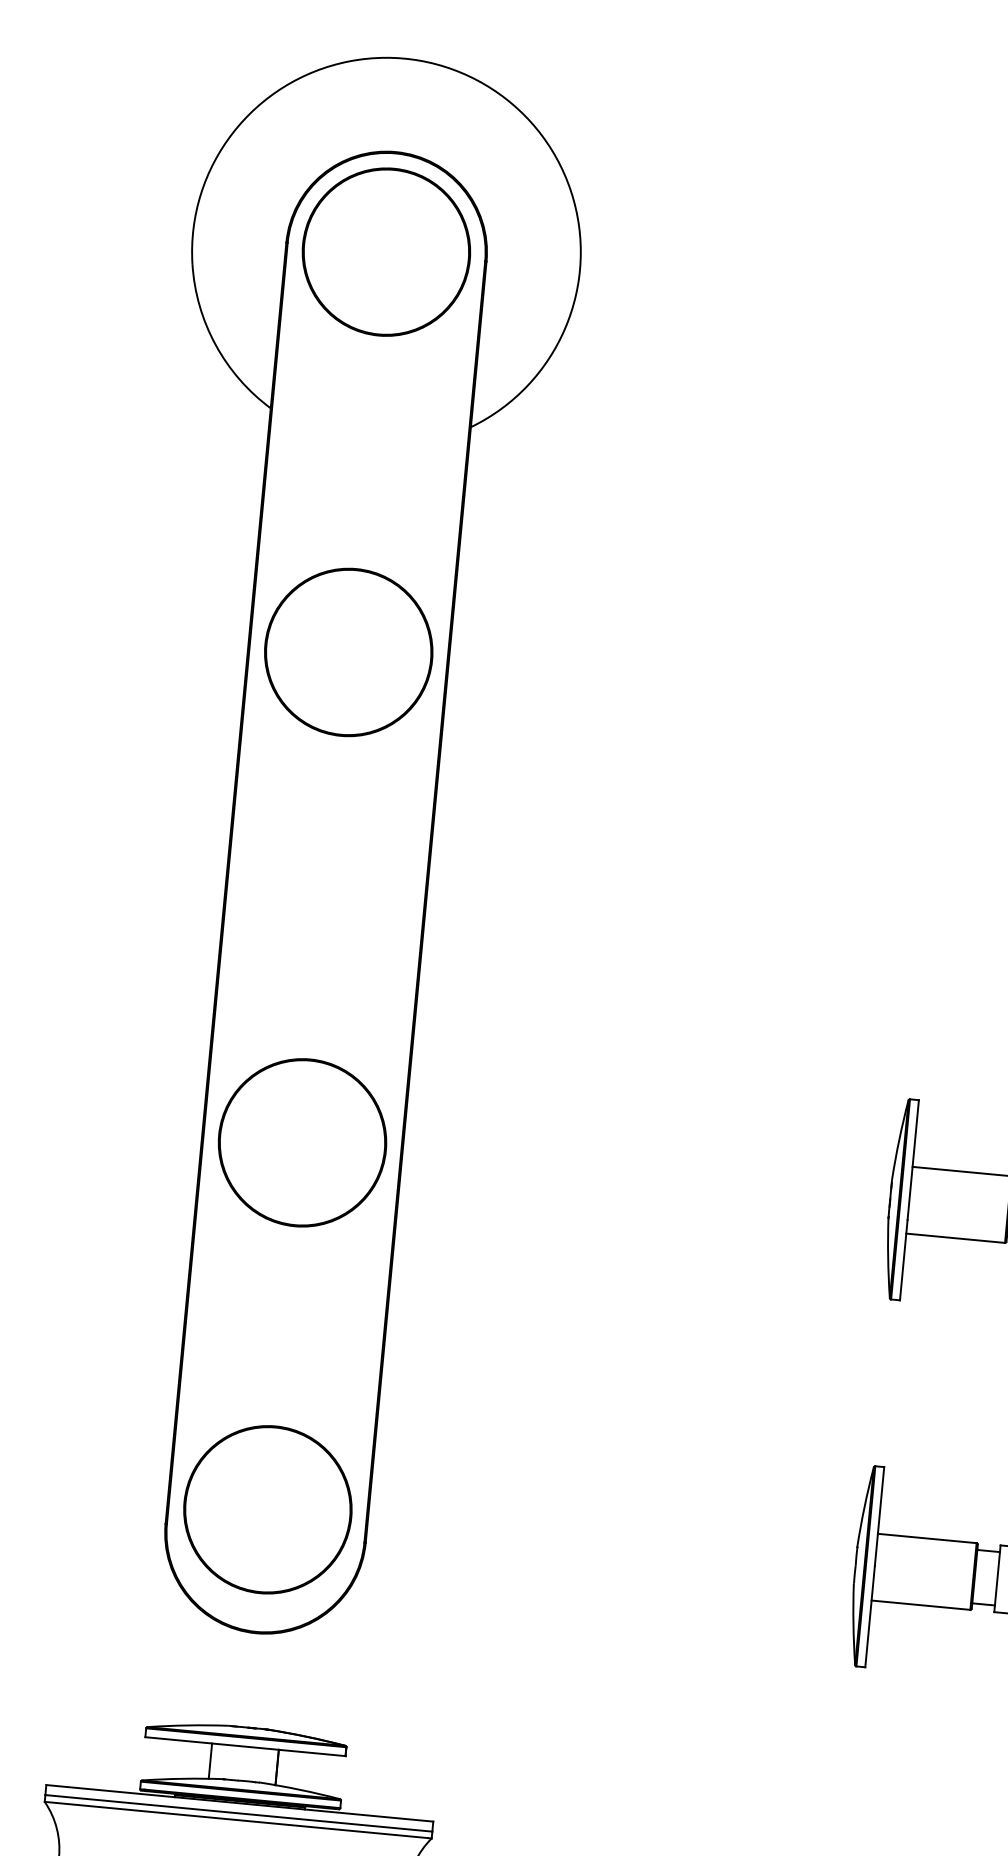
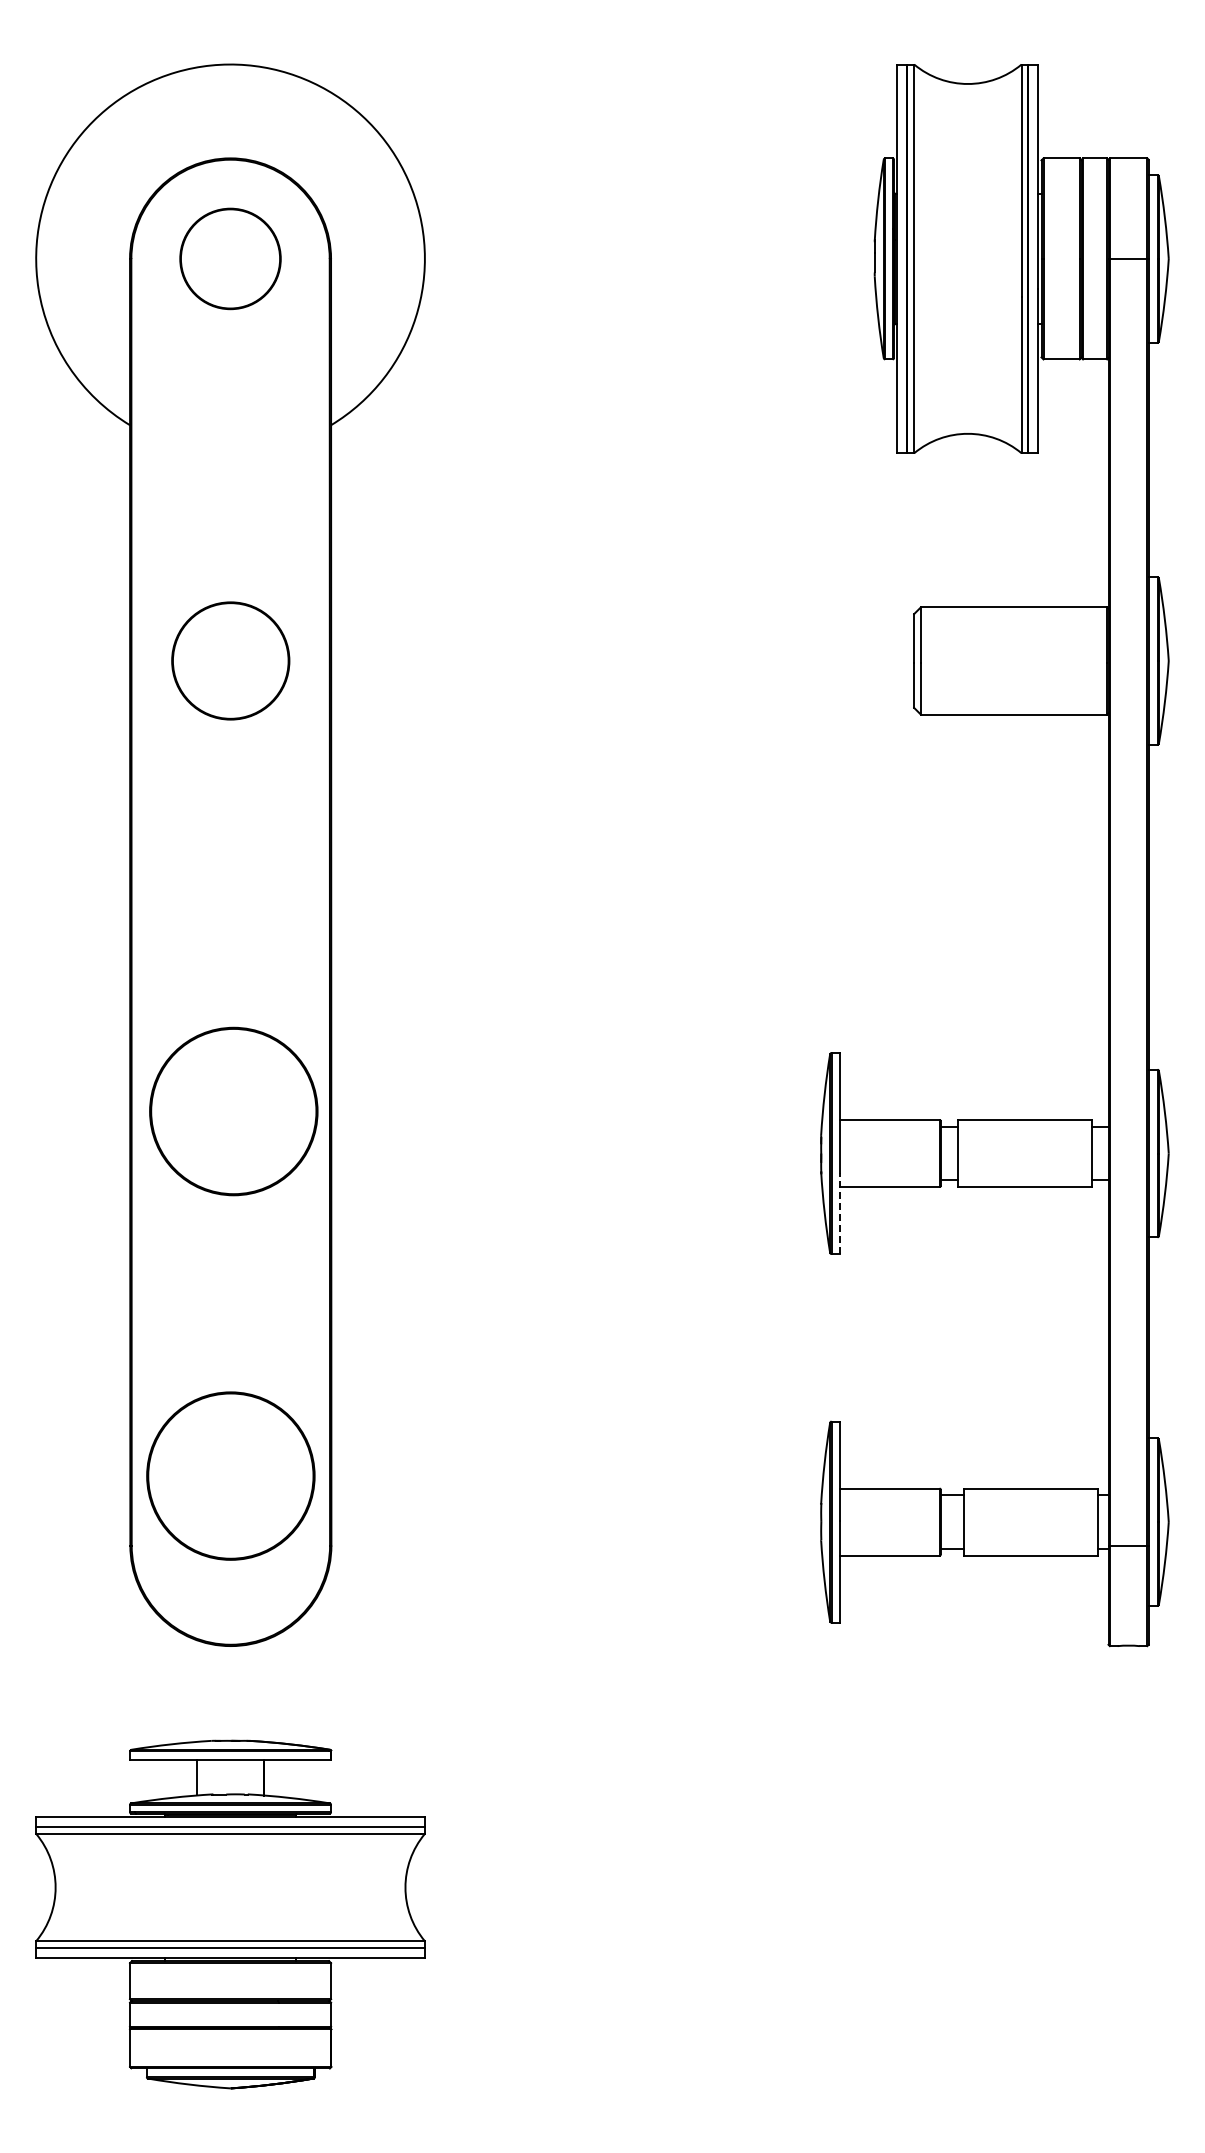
part: (386, 251) -> (230, 258), size x0.6
circle: (348, 651) -> (230, 660), size x0.7
part: (302, 1142) -> (233, 1111), moved
line: (903, 1259) -> (840, 1213), solid -> dashed
circle: (267, 1509) -> (230, 1475), moved

